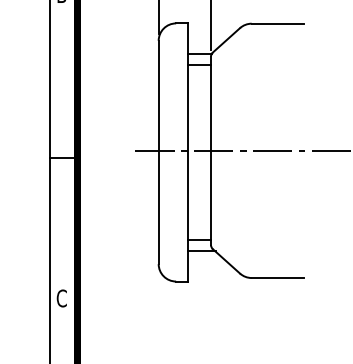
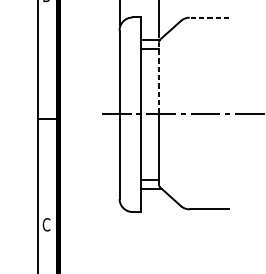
line: (277, 23) -> (209, 17), solid -> dashed
line: (211, 103) -> (159, 77), solid -> dashed

